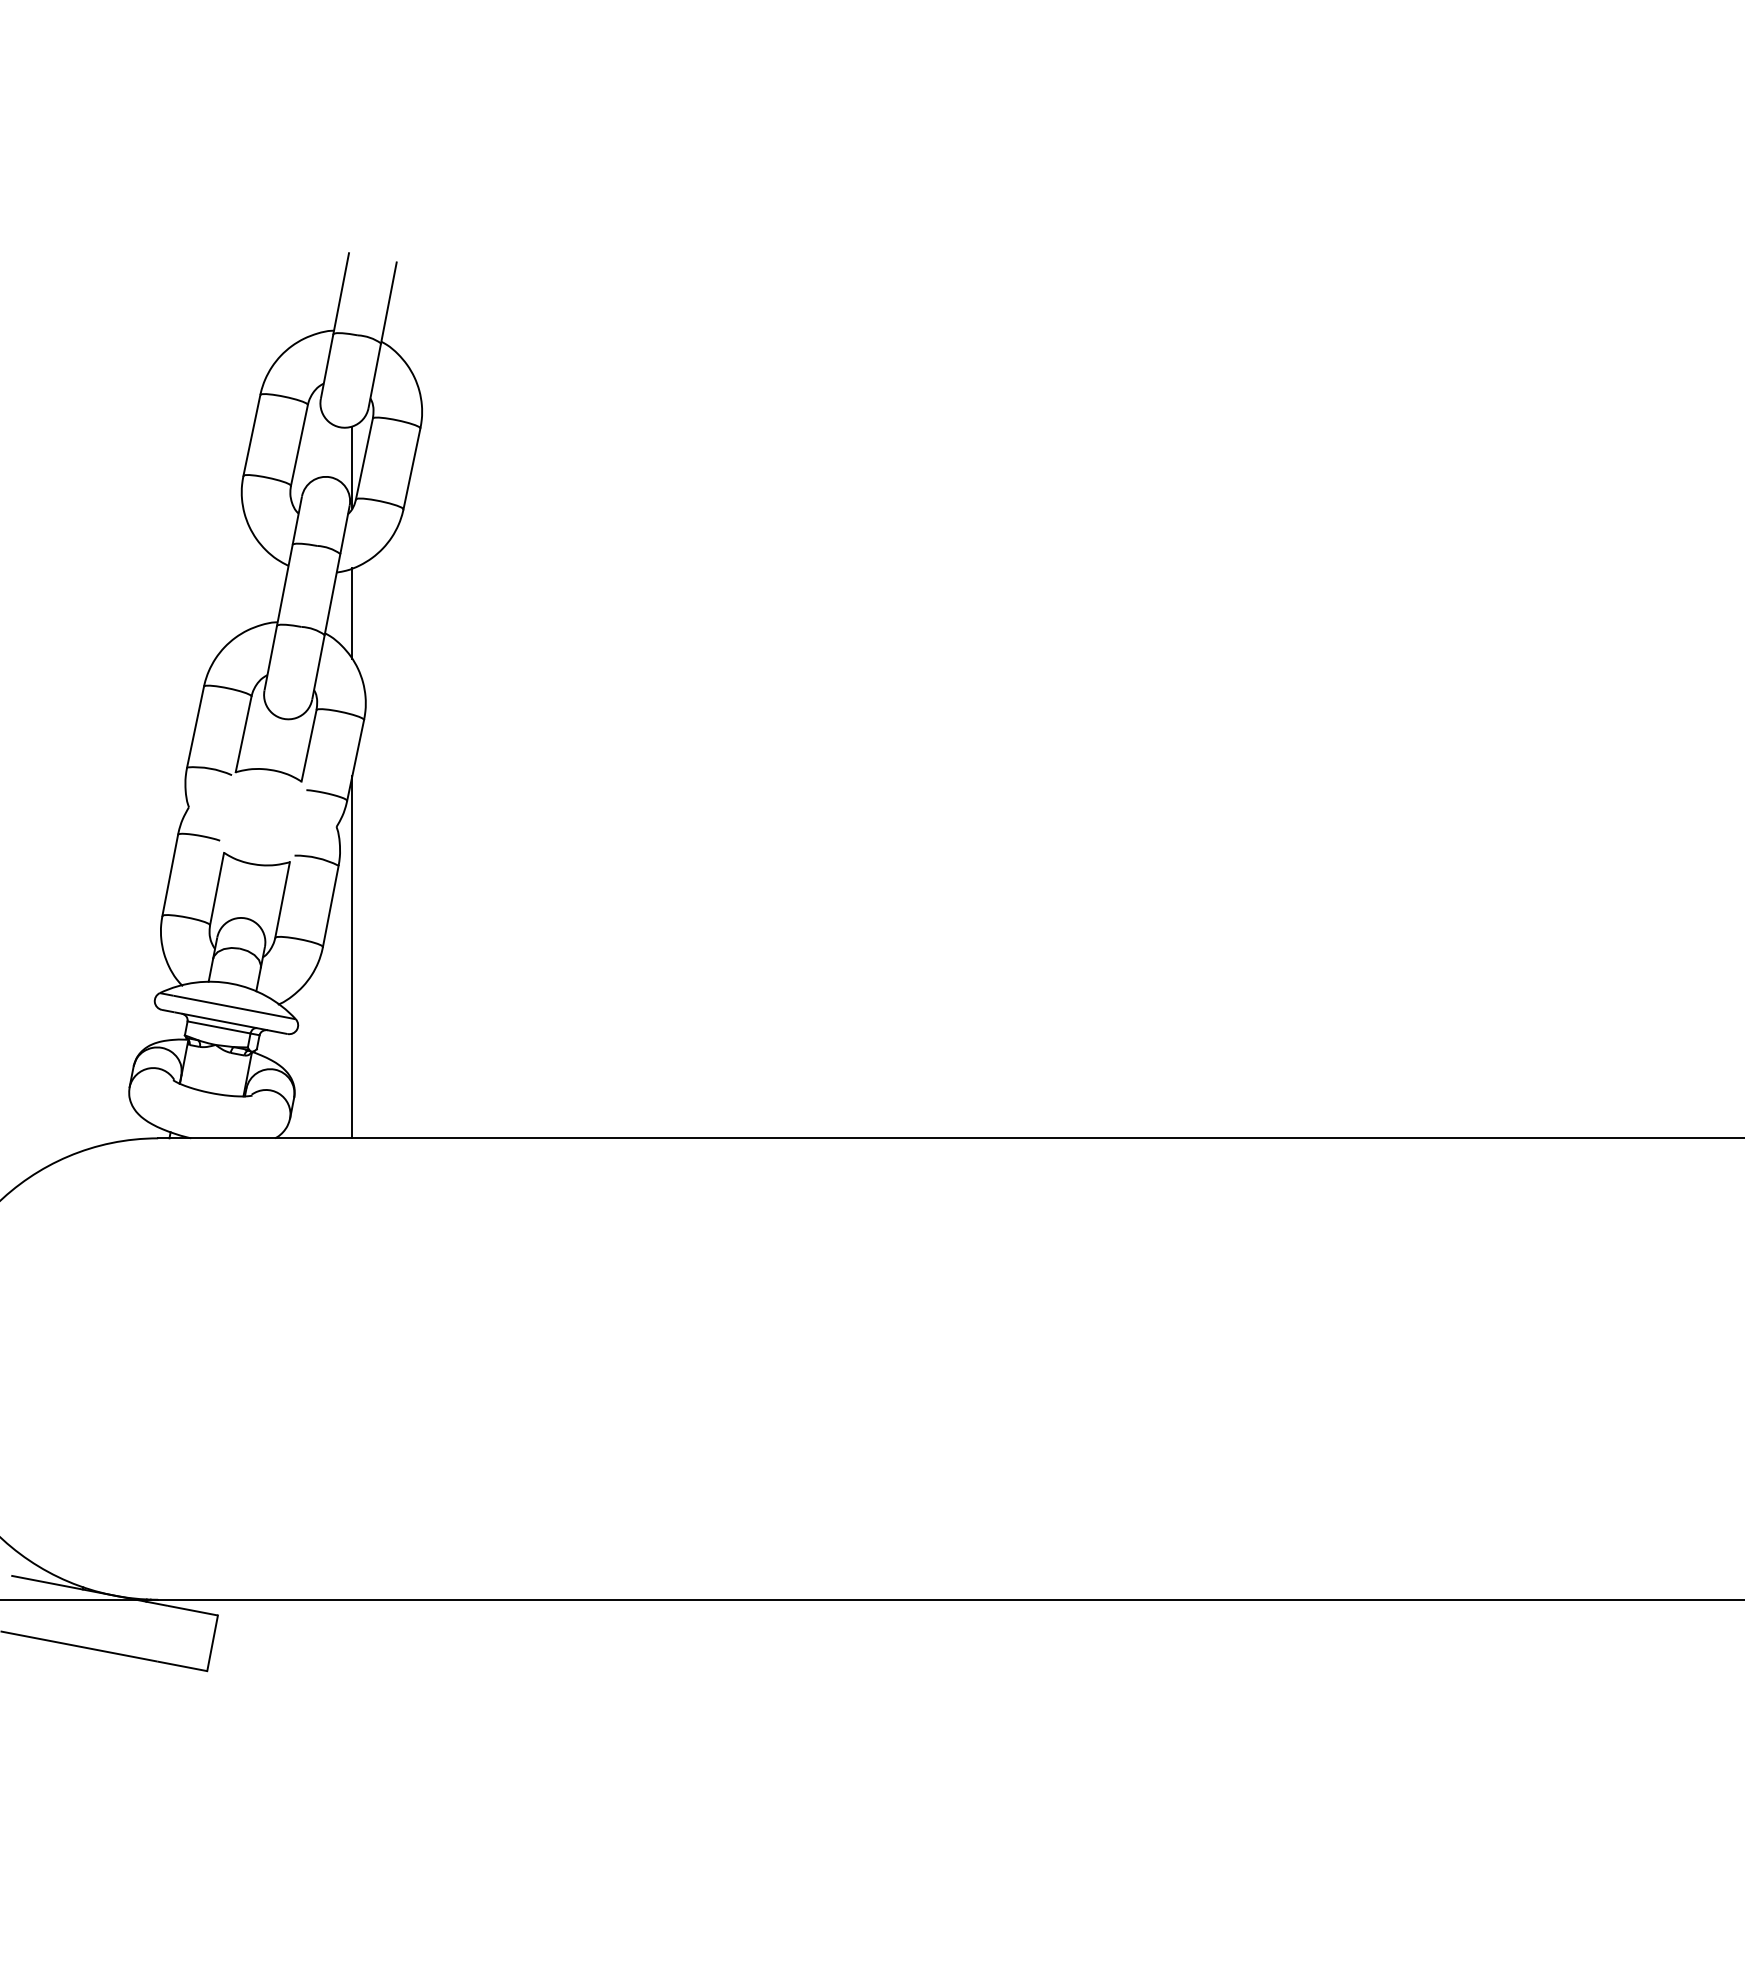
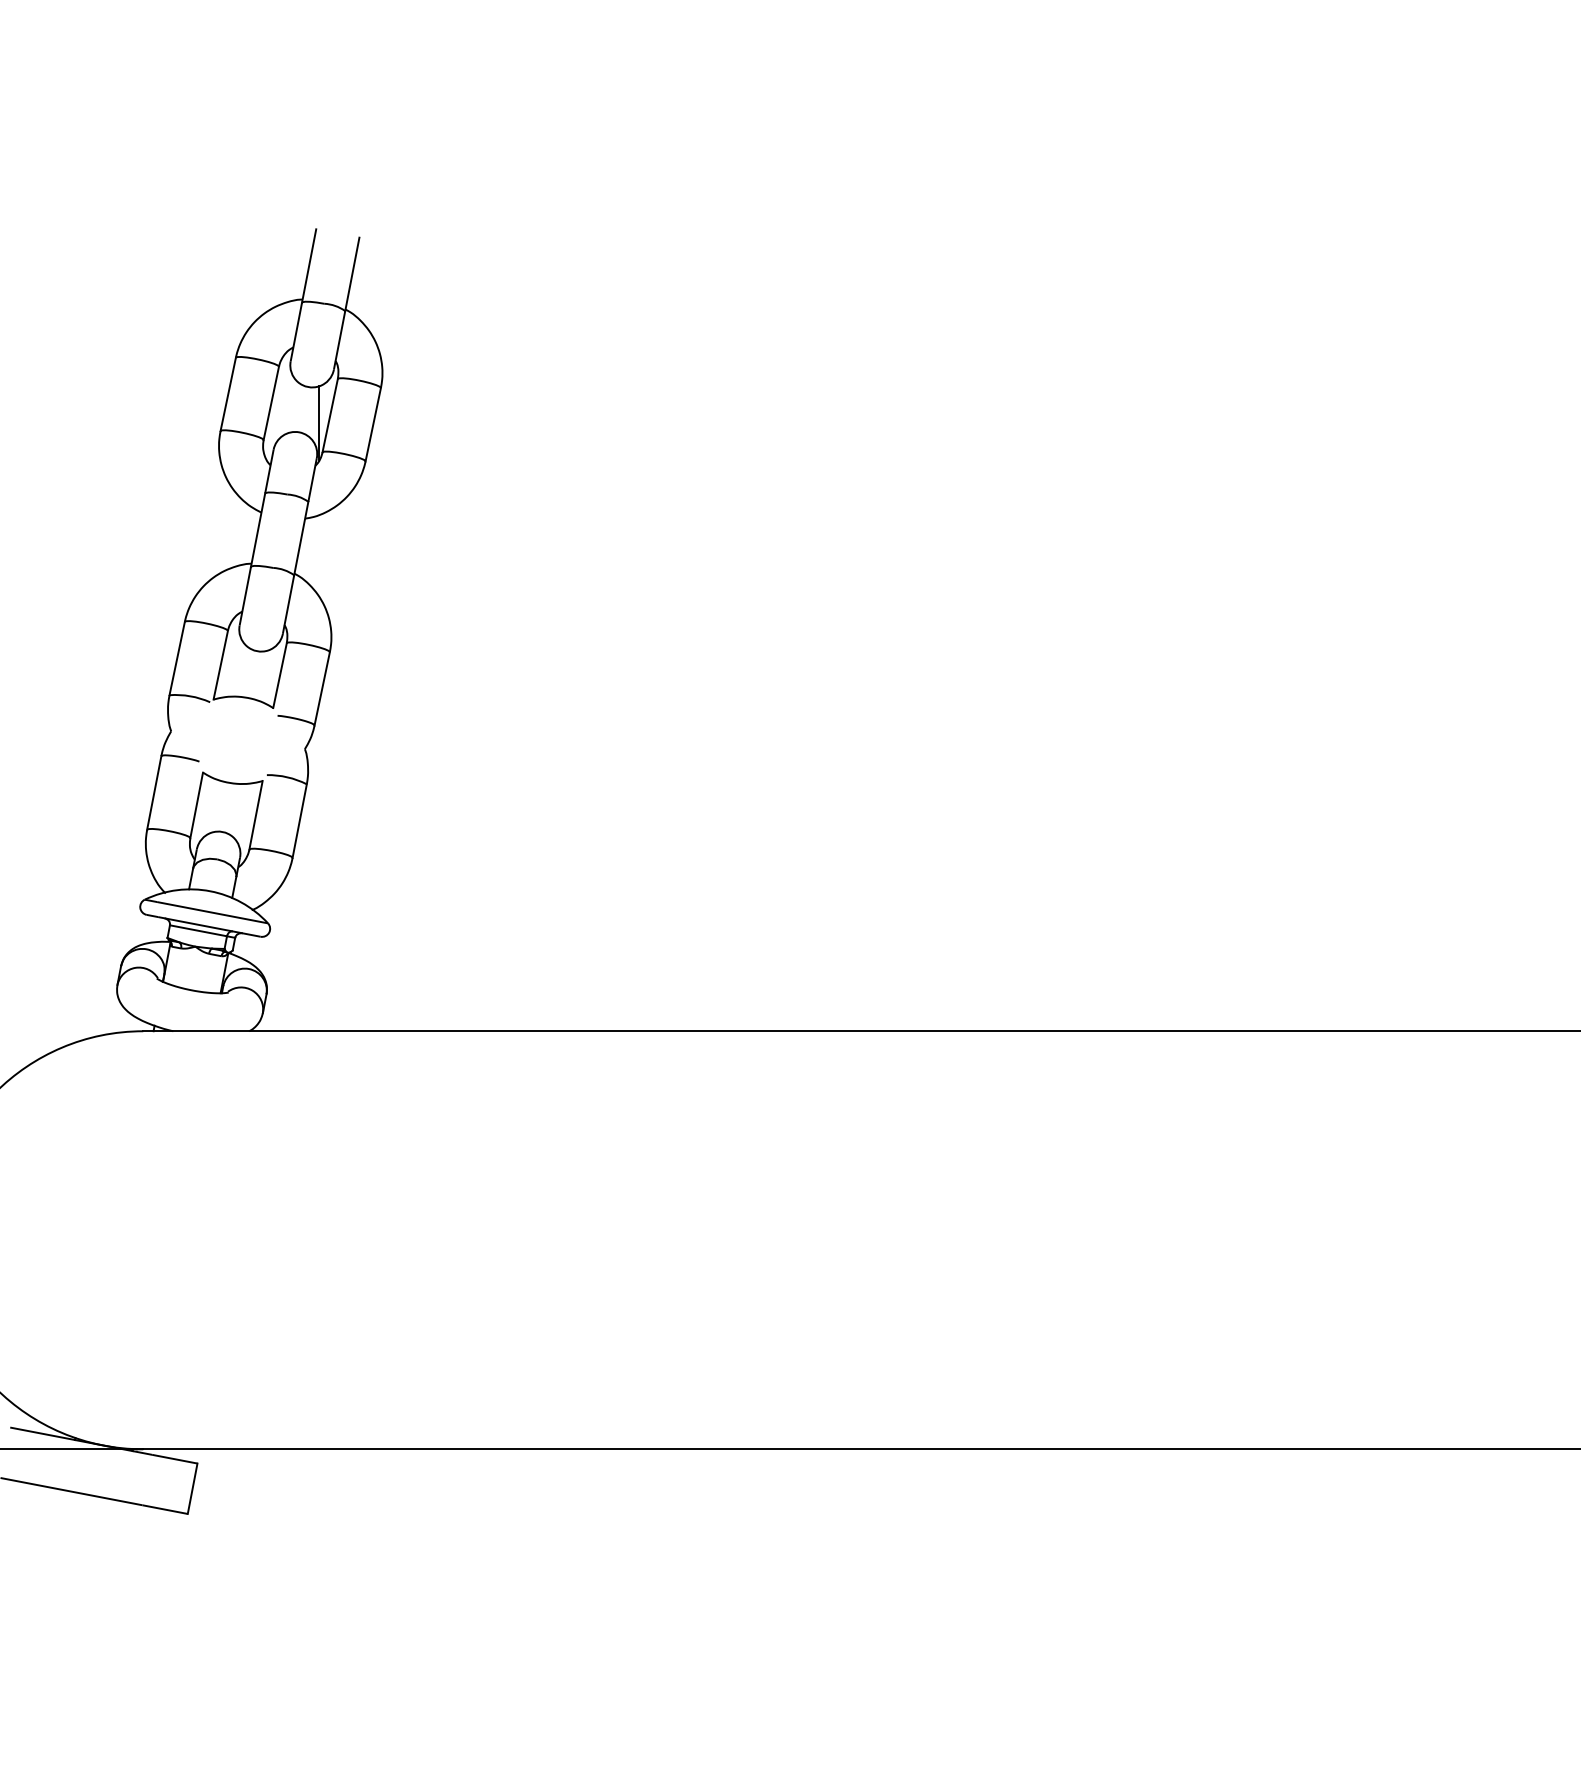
line: (352, 613) -> (319, 555), removed
line: (352, 956) -> (319, 866), removed

